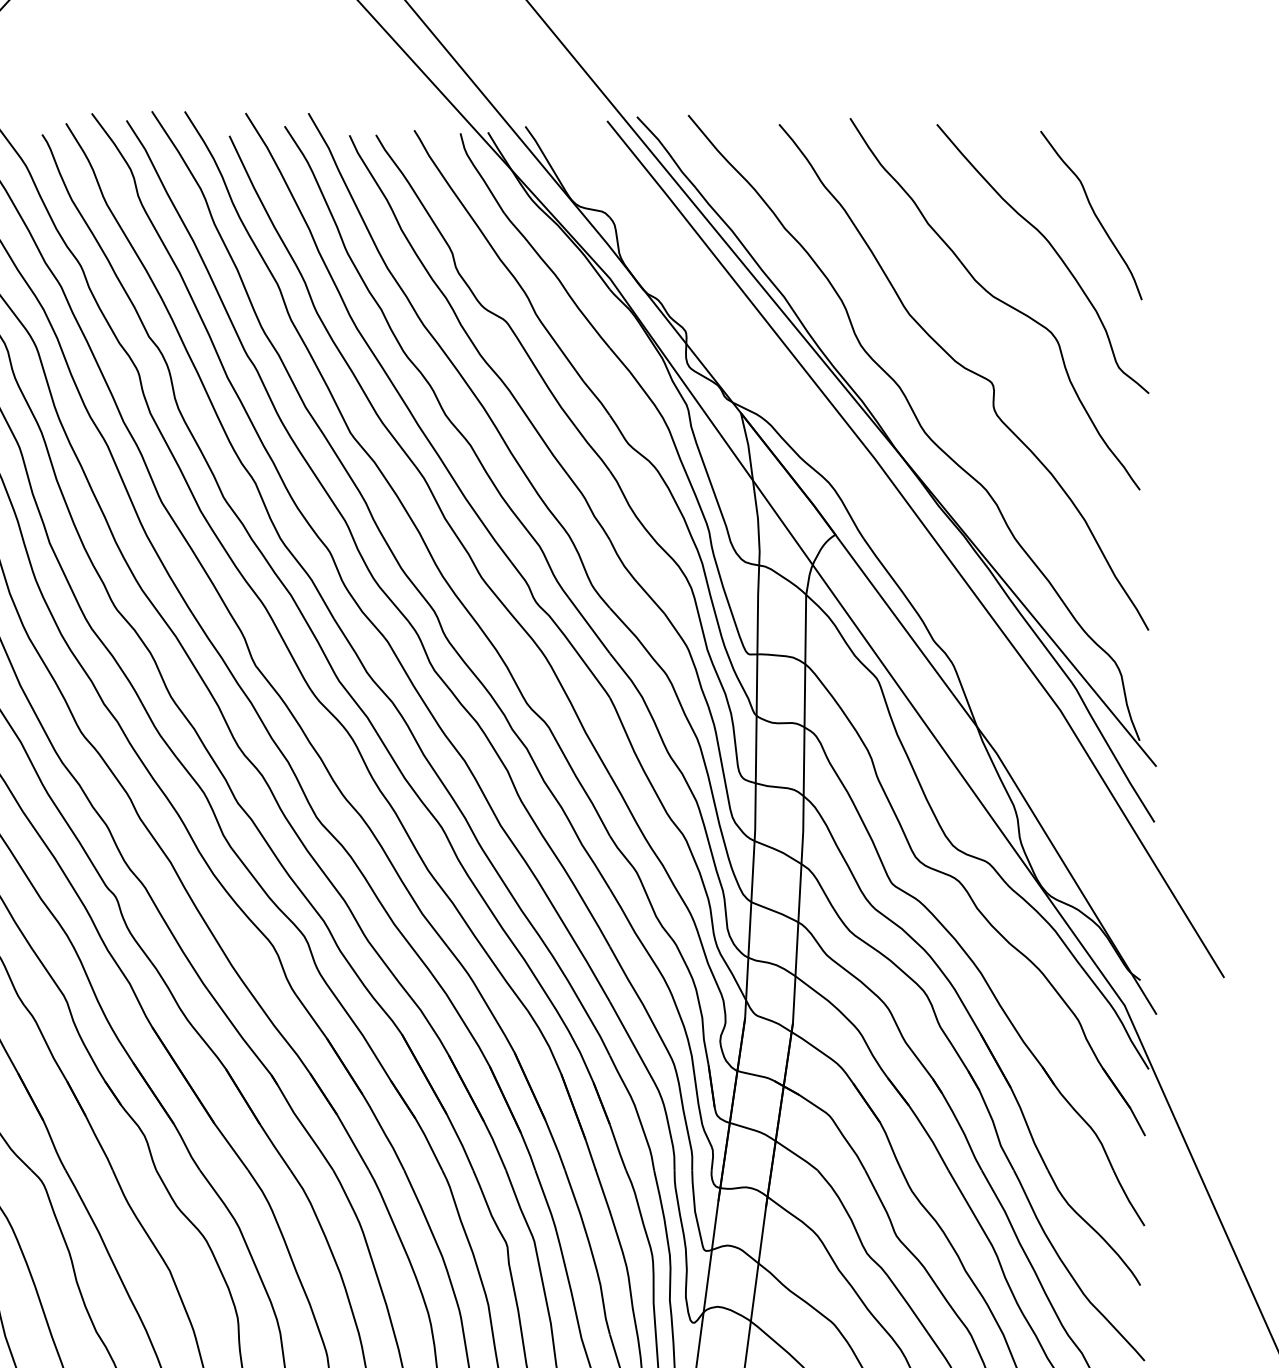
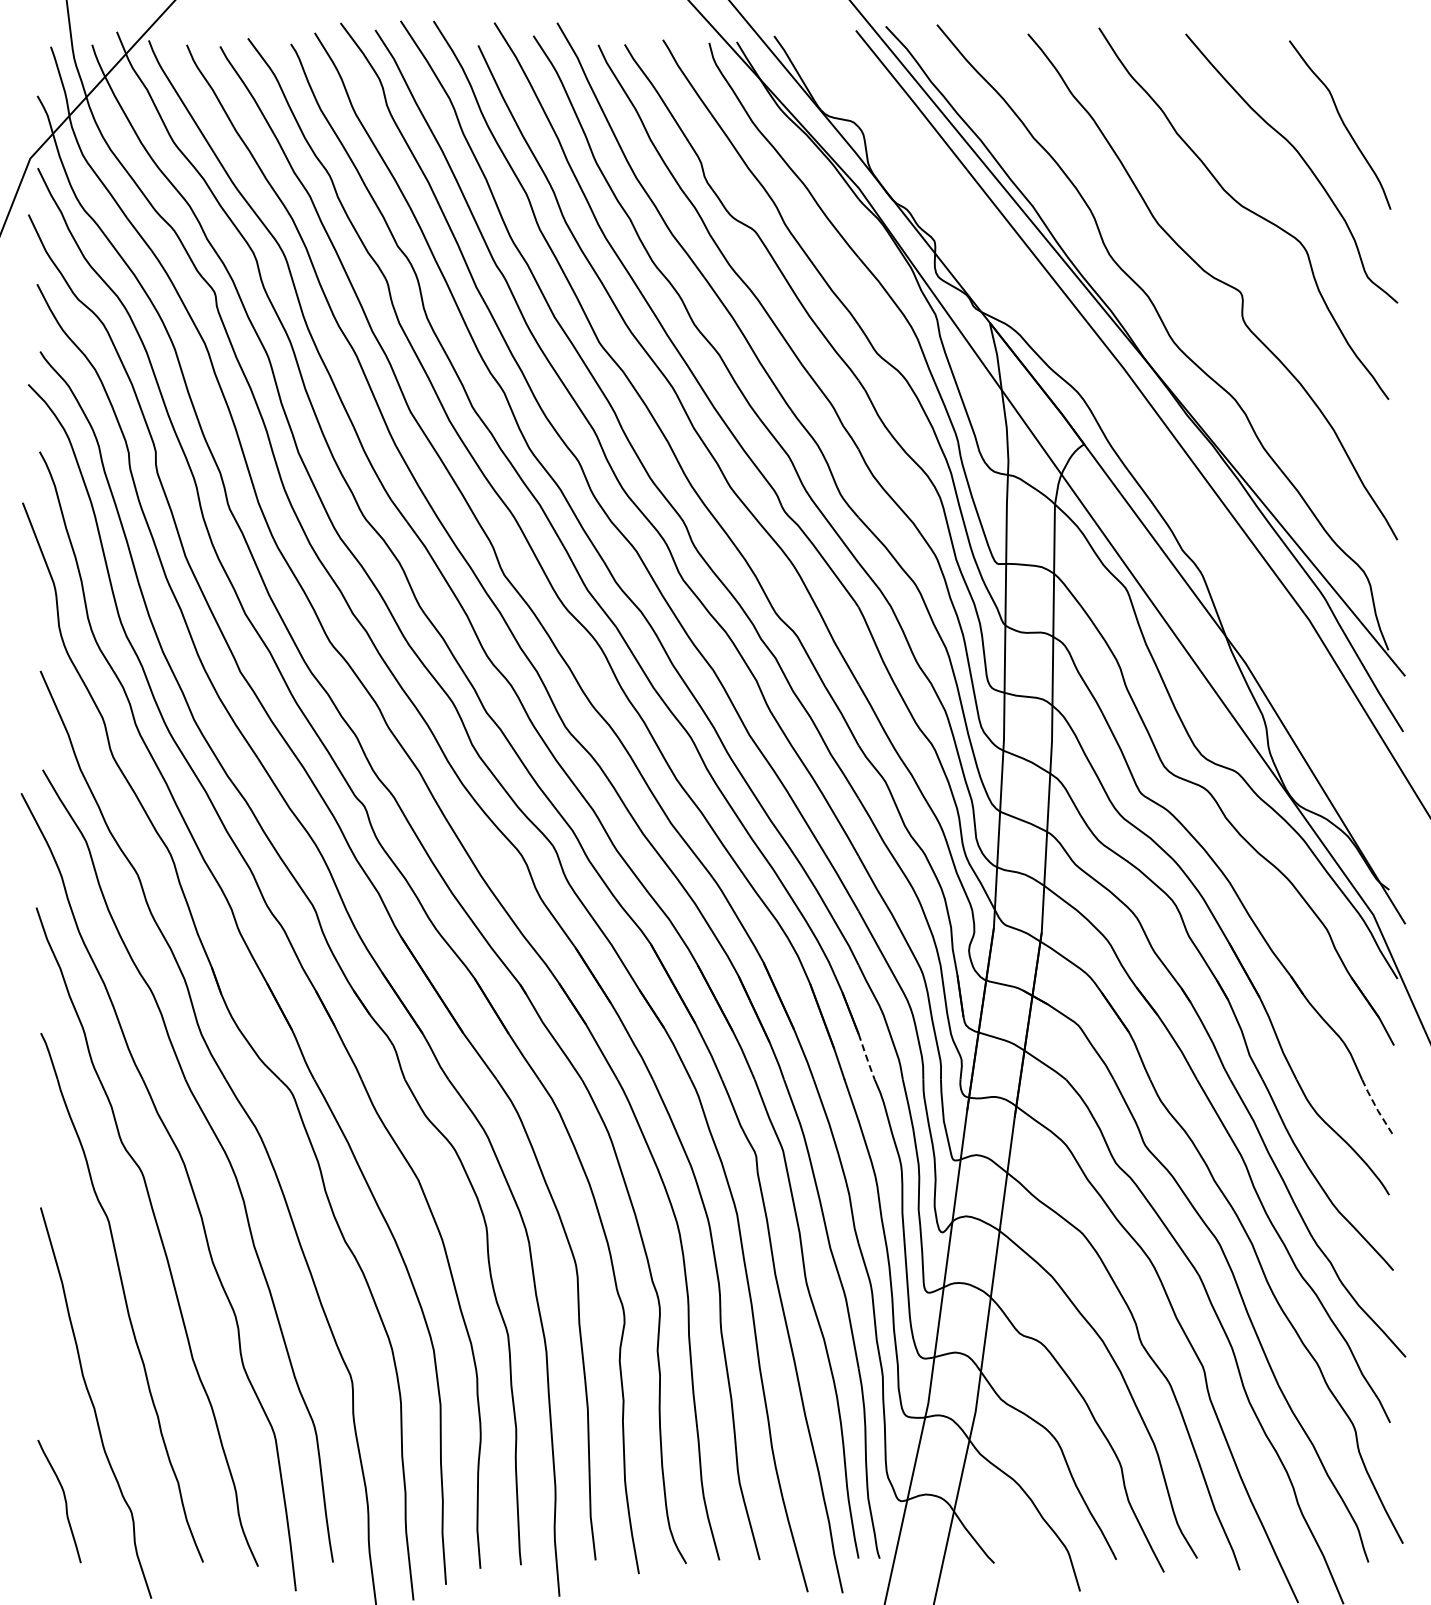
line: (617, 1147) -> (866, 1057), solid -> dashed
line: (1127, 1198) -> (1376, 1108), solid -> dashed

